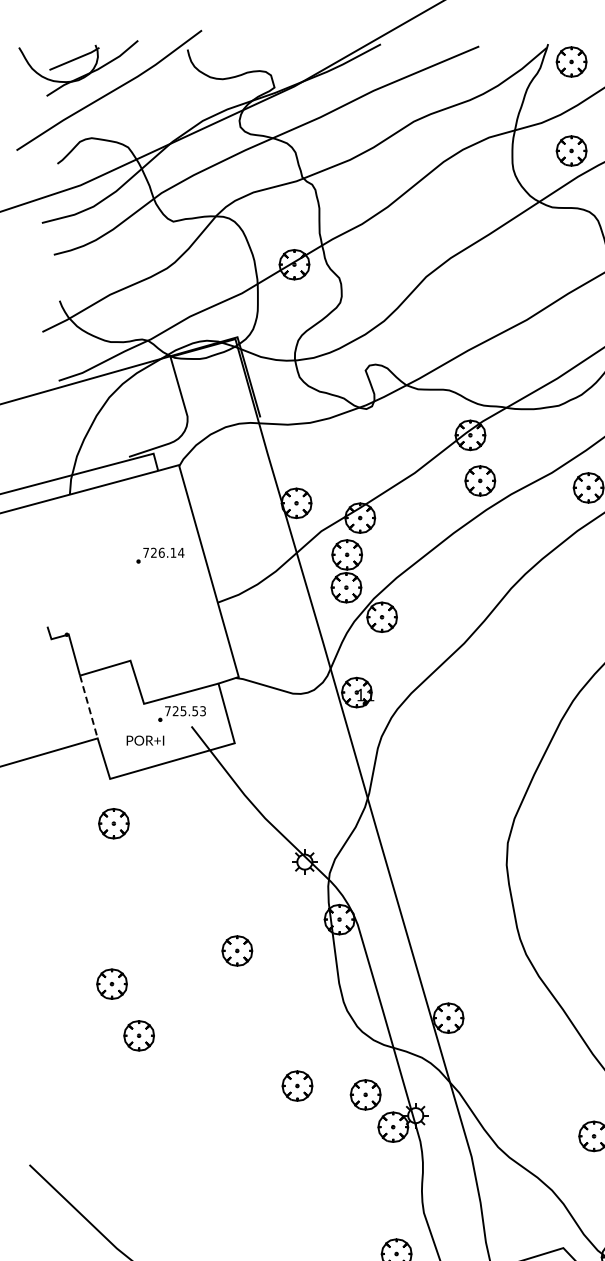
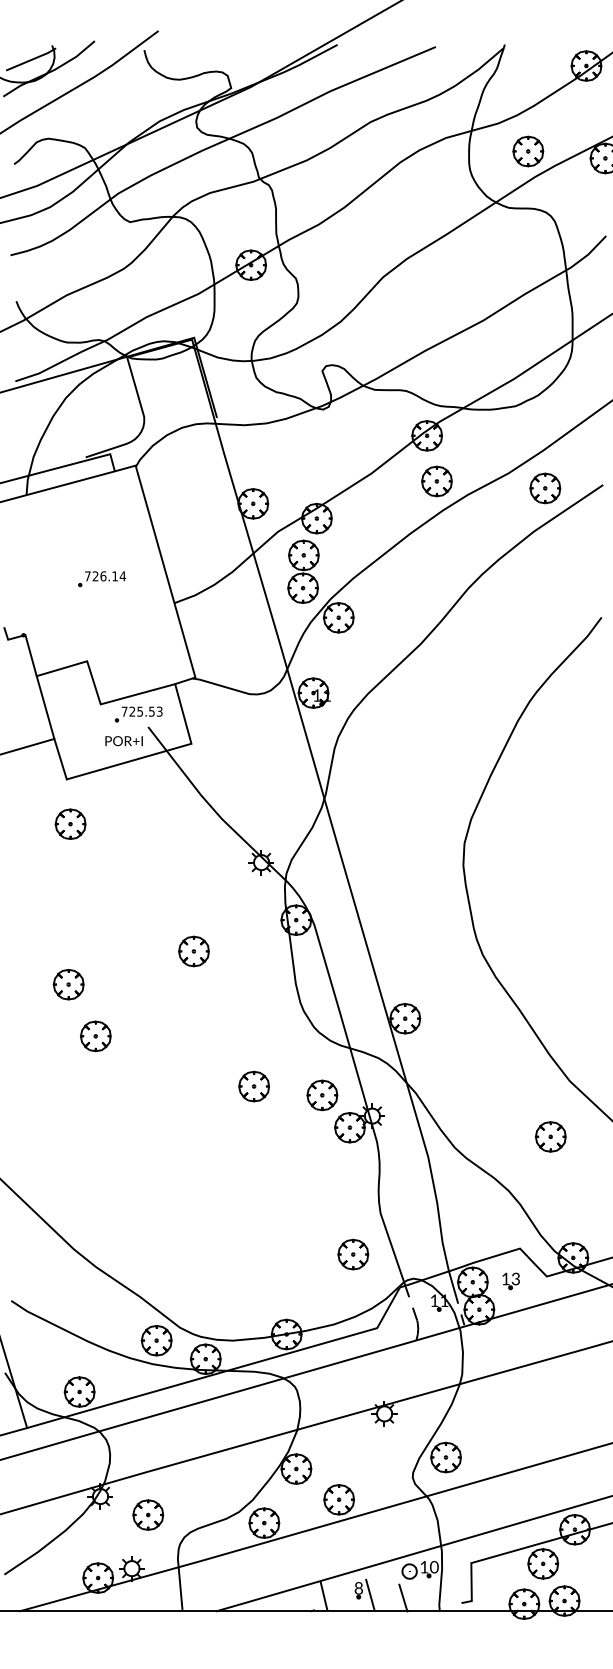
part: (571, 61) -> (528, 62), removed
part: (160, 555) -> (102, 579), moved
line: (88, 706) -> (45, 707), dashed -> solid
text: (144, 740) -> (123, 741), moved

